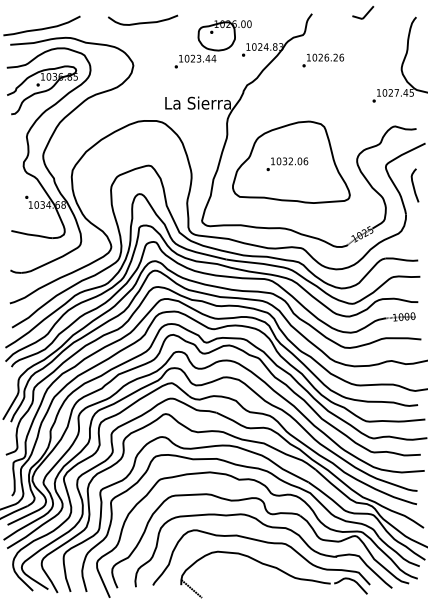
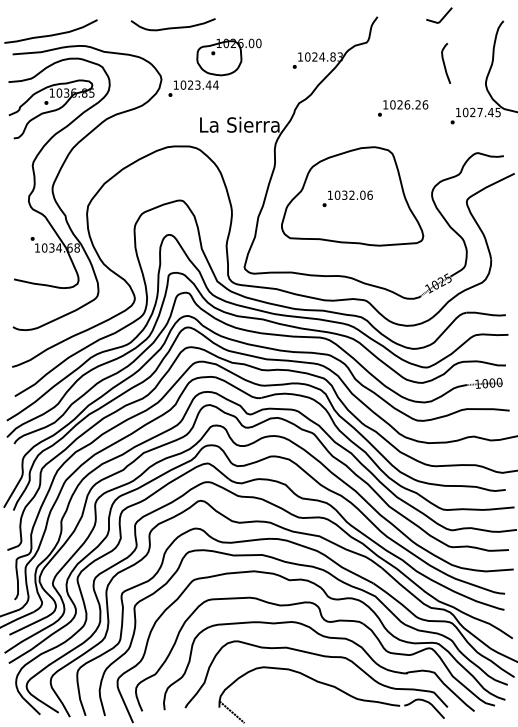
part: (212, 44) -> (214, 67), moved
text: (323, 60) -> (403, 108), moved
curve: (414, 186) -> (445, 64), moved

